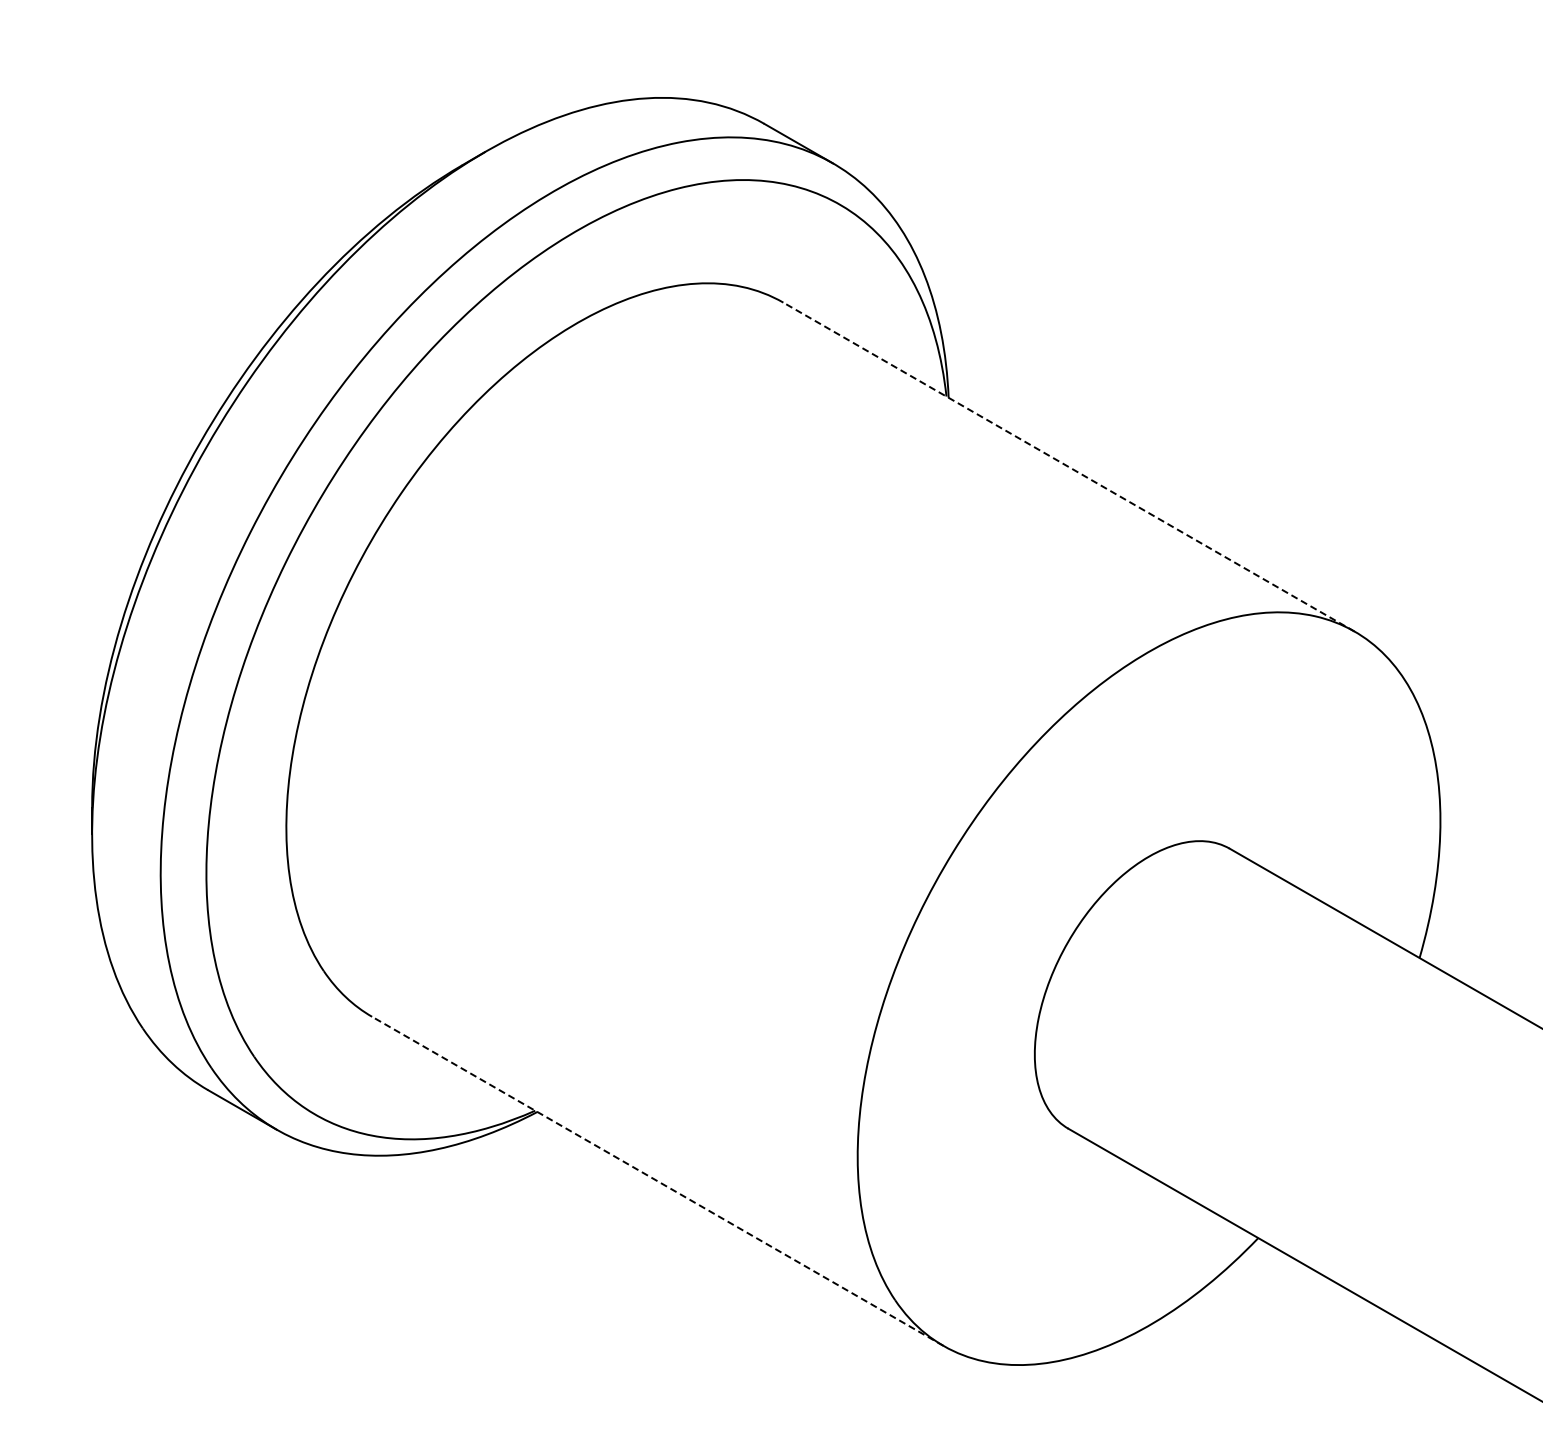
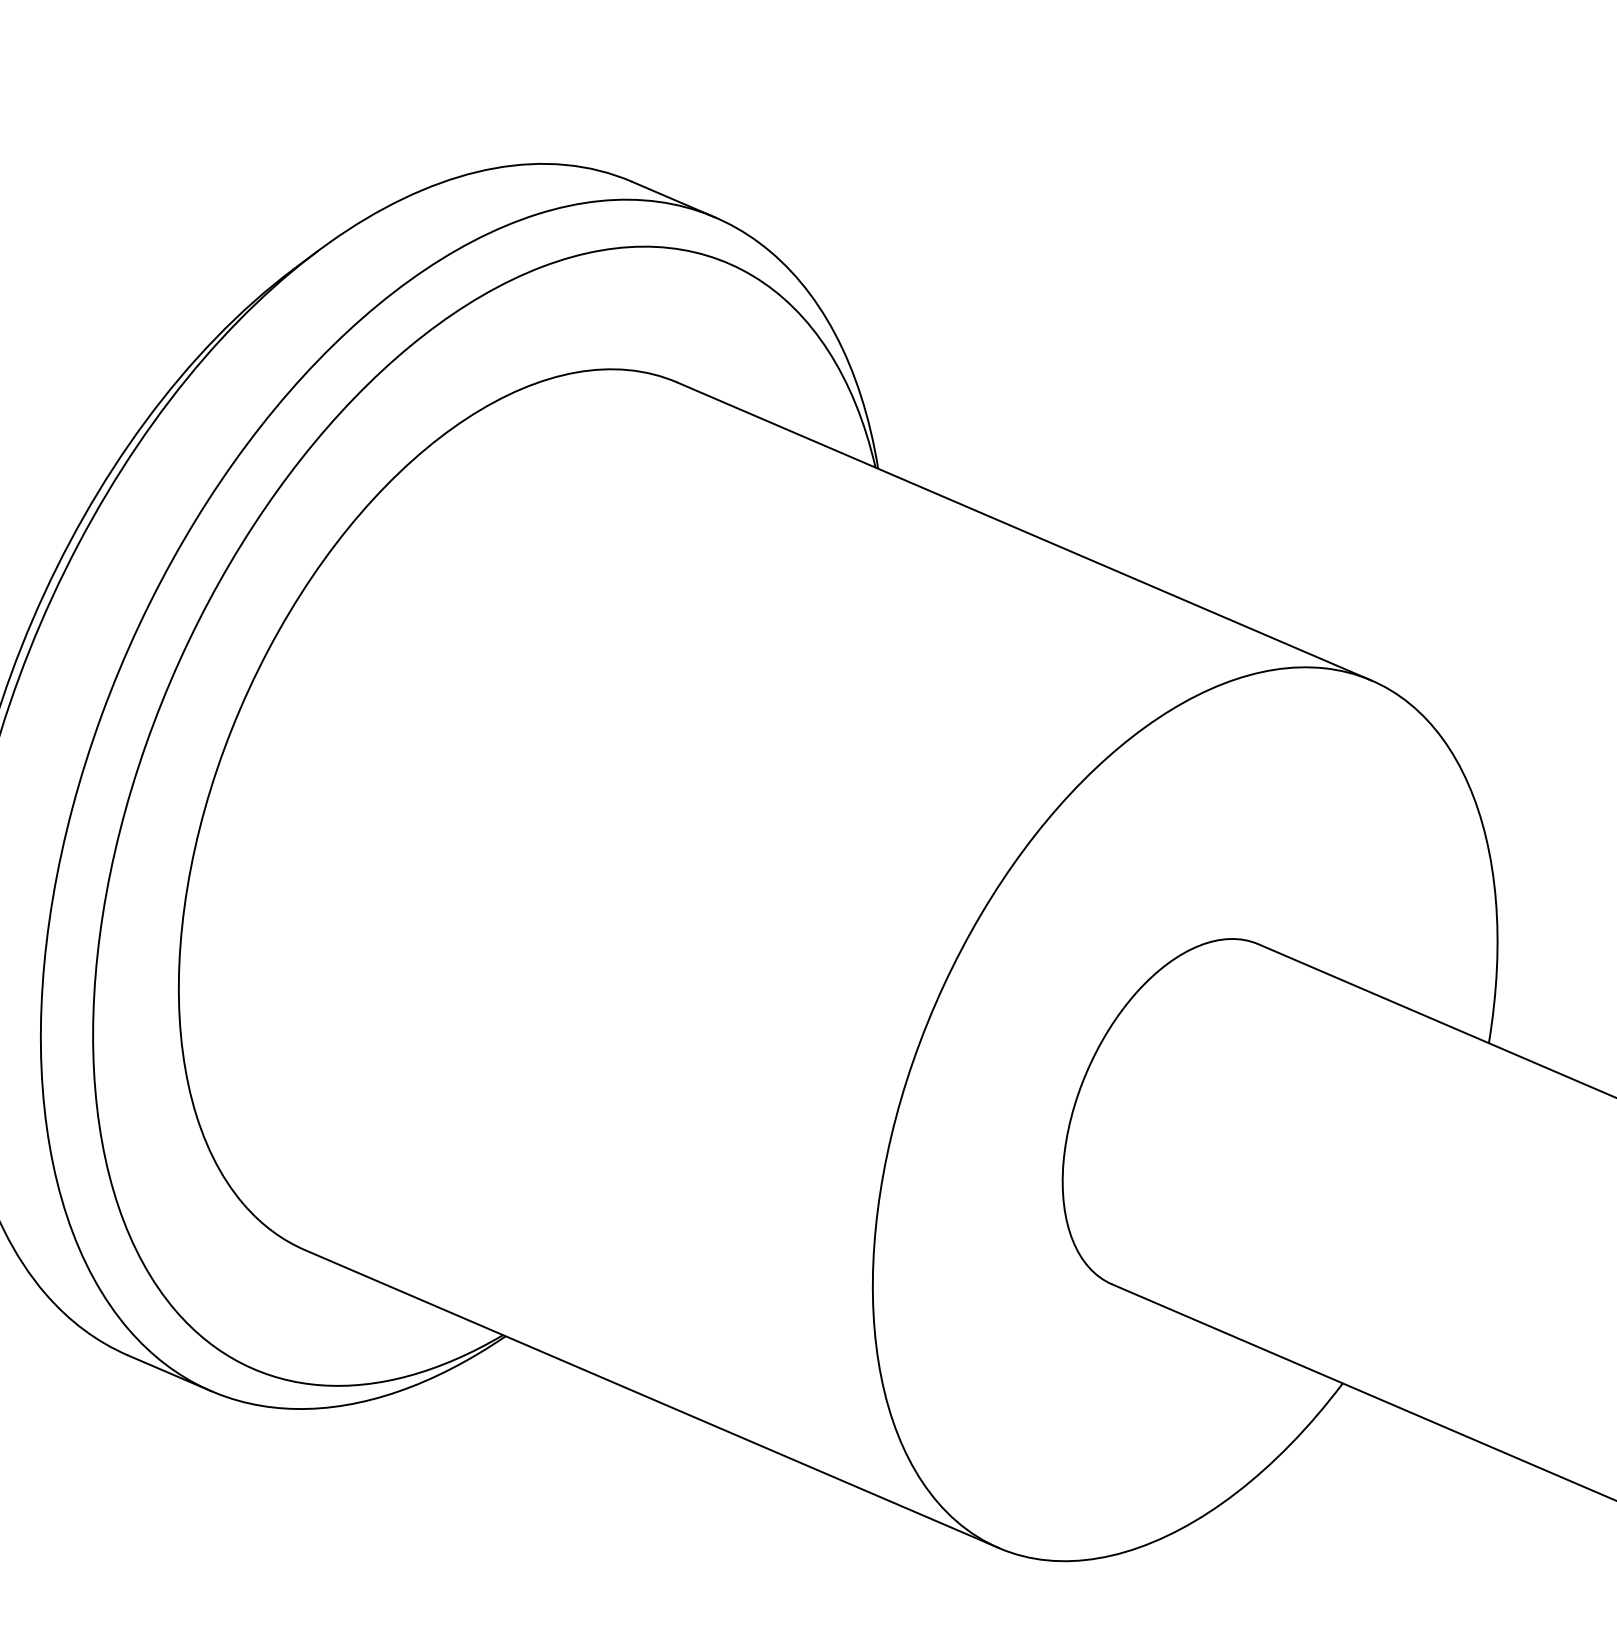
line: (1069, 467) -> (1024, 531), dashed -> solid
line: (657, 1181) -> (651, 1399), dashed -> solid

